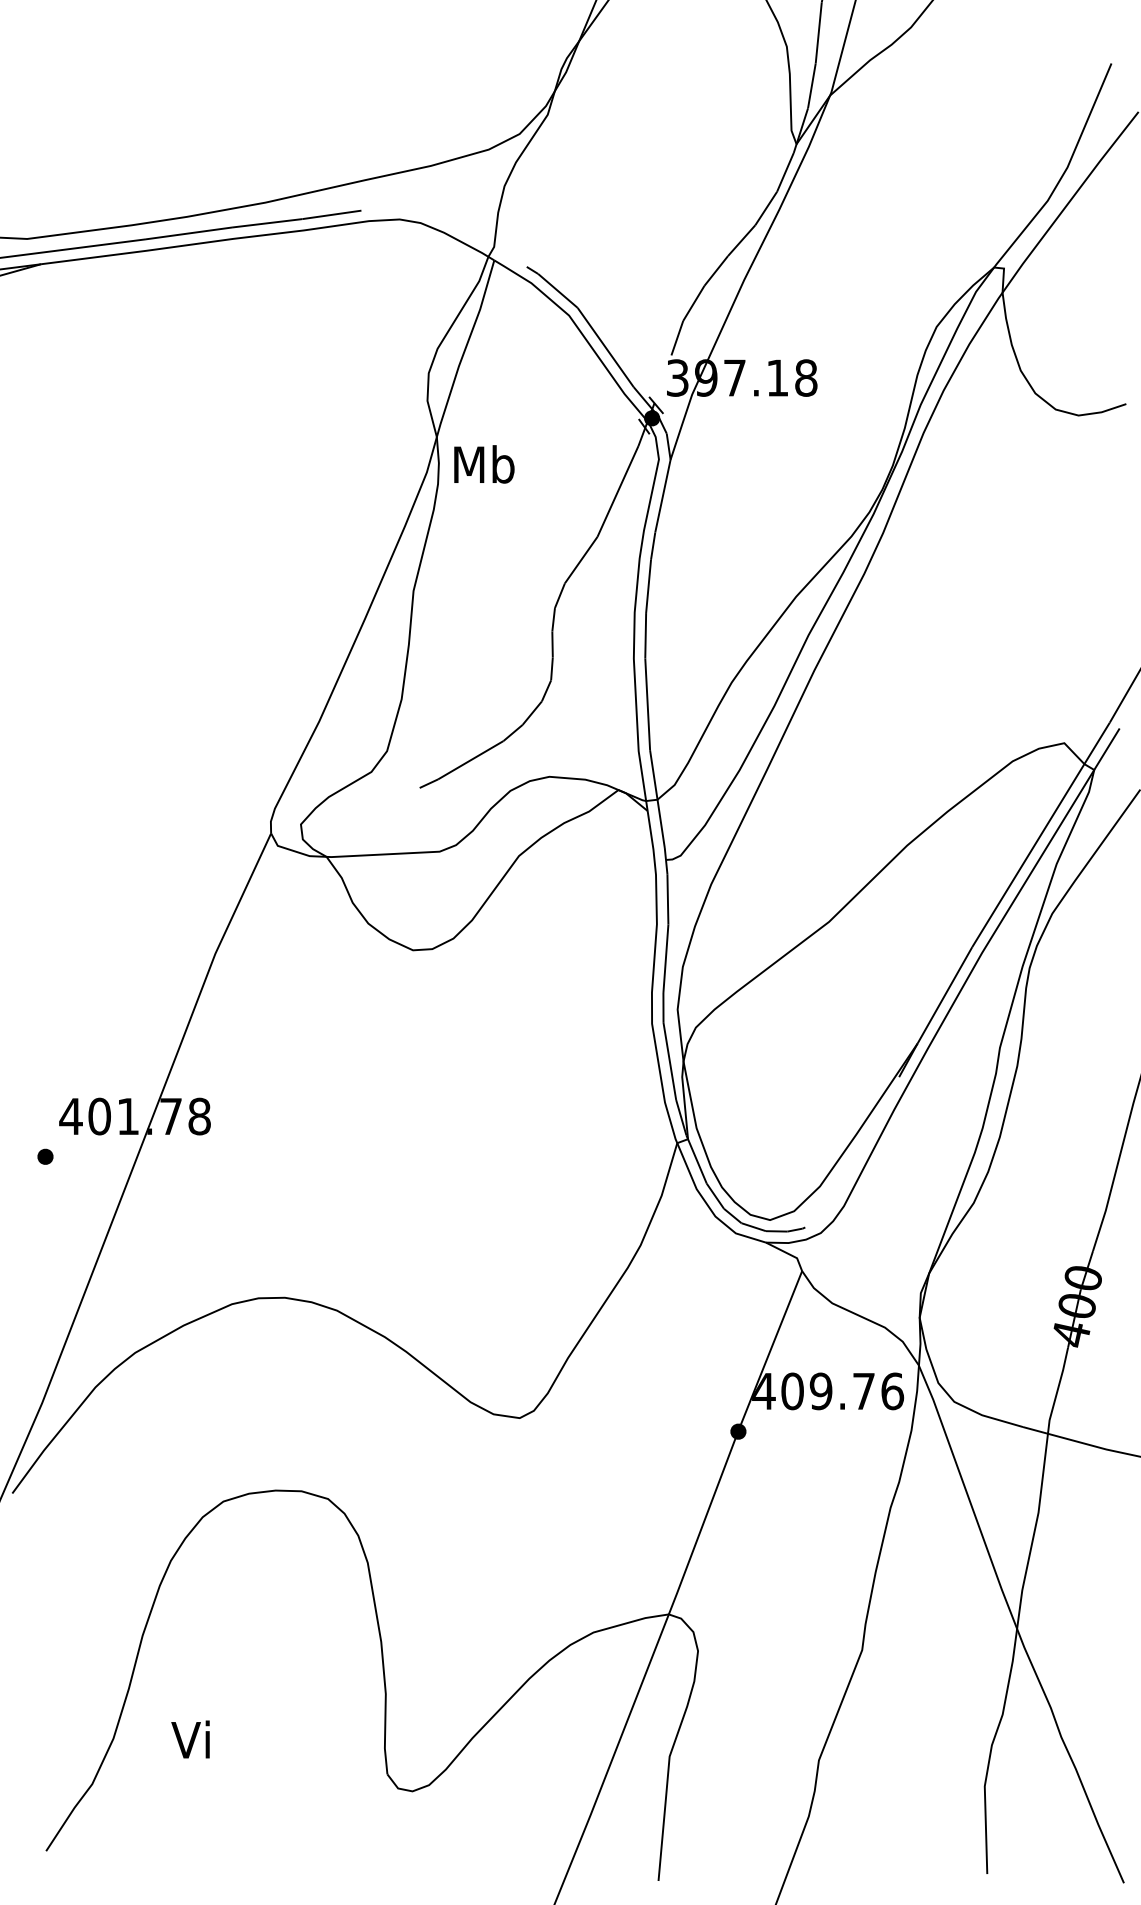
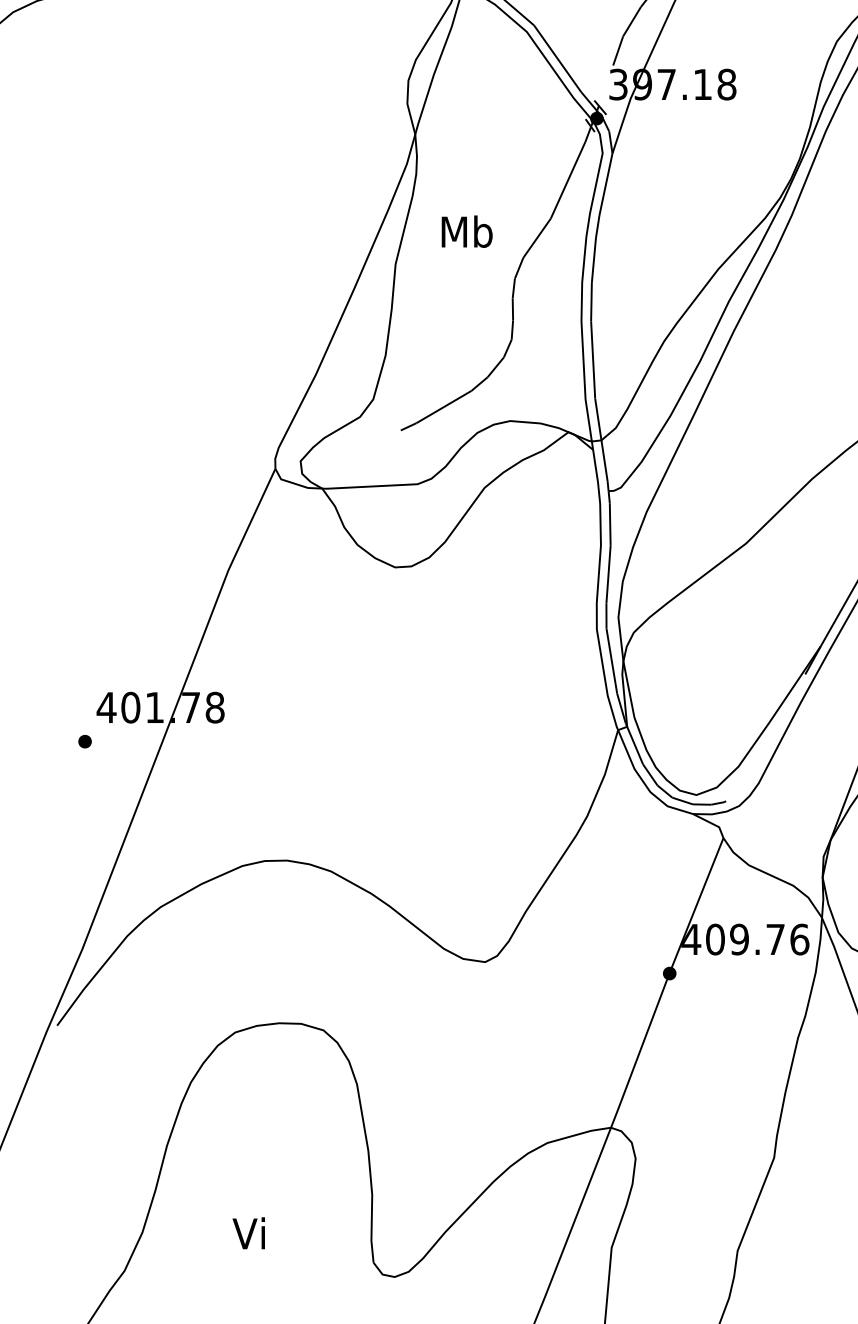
text: (484, 464) -> (467, 231), moved
text: (190, 1739) -> (248, 1233), moved

